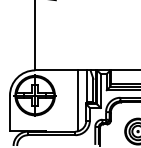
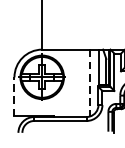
line: (78, 101) -> (89, 83), solid -> dashed
line: (9, 113) -> (13, 97), solid -> dashed

